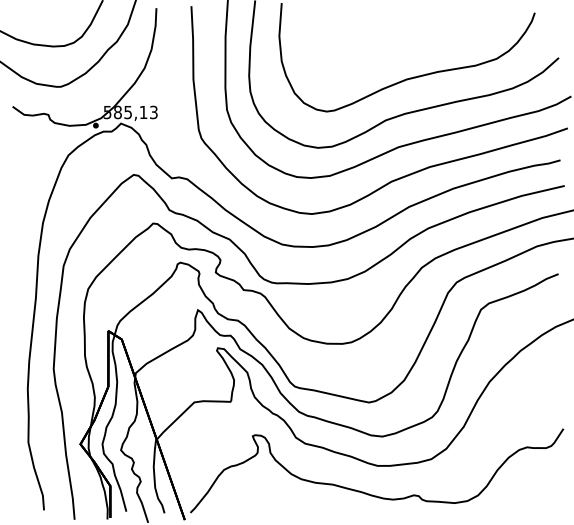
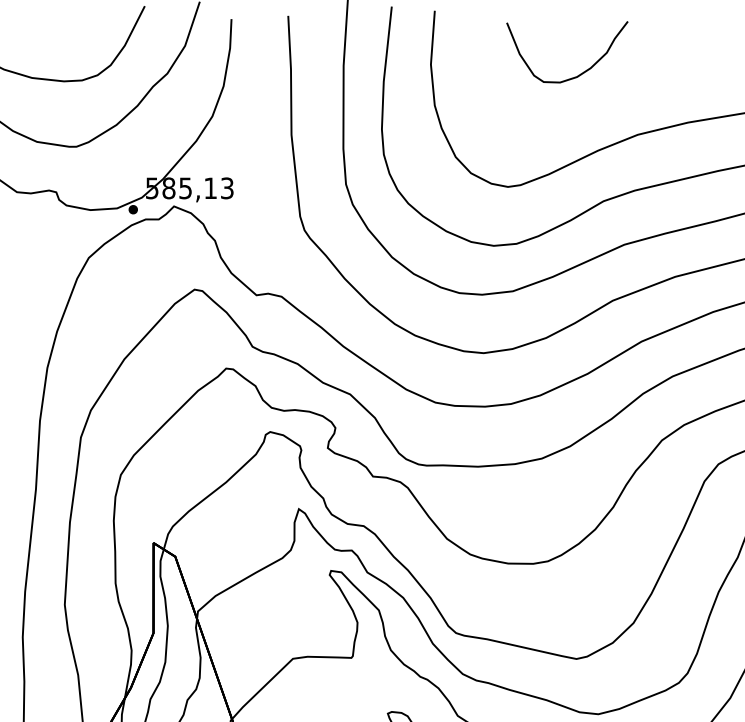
curve: (372, 40) -> (582, 71), added

